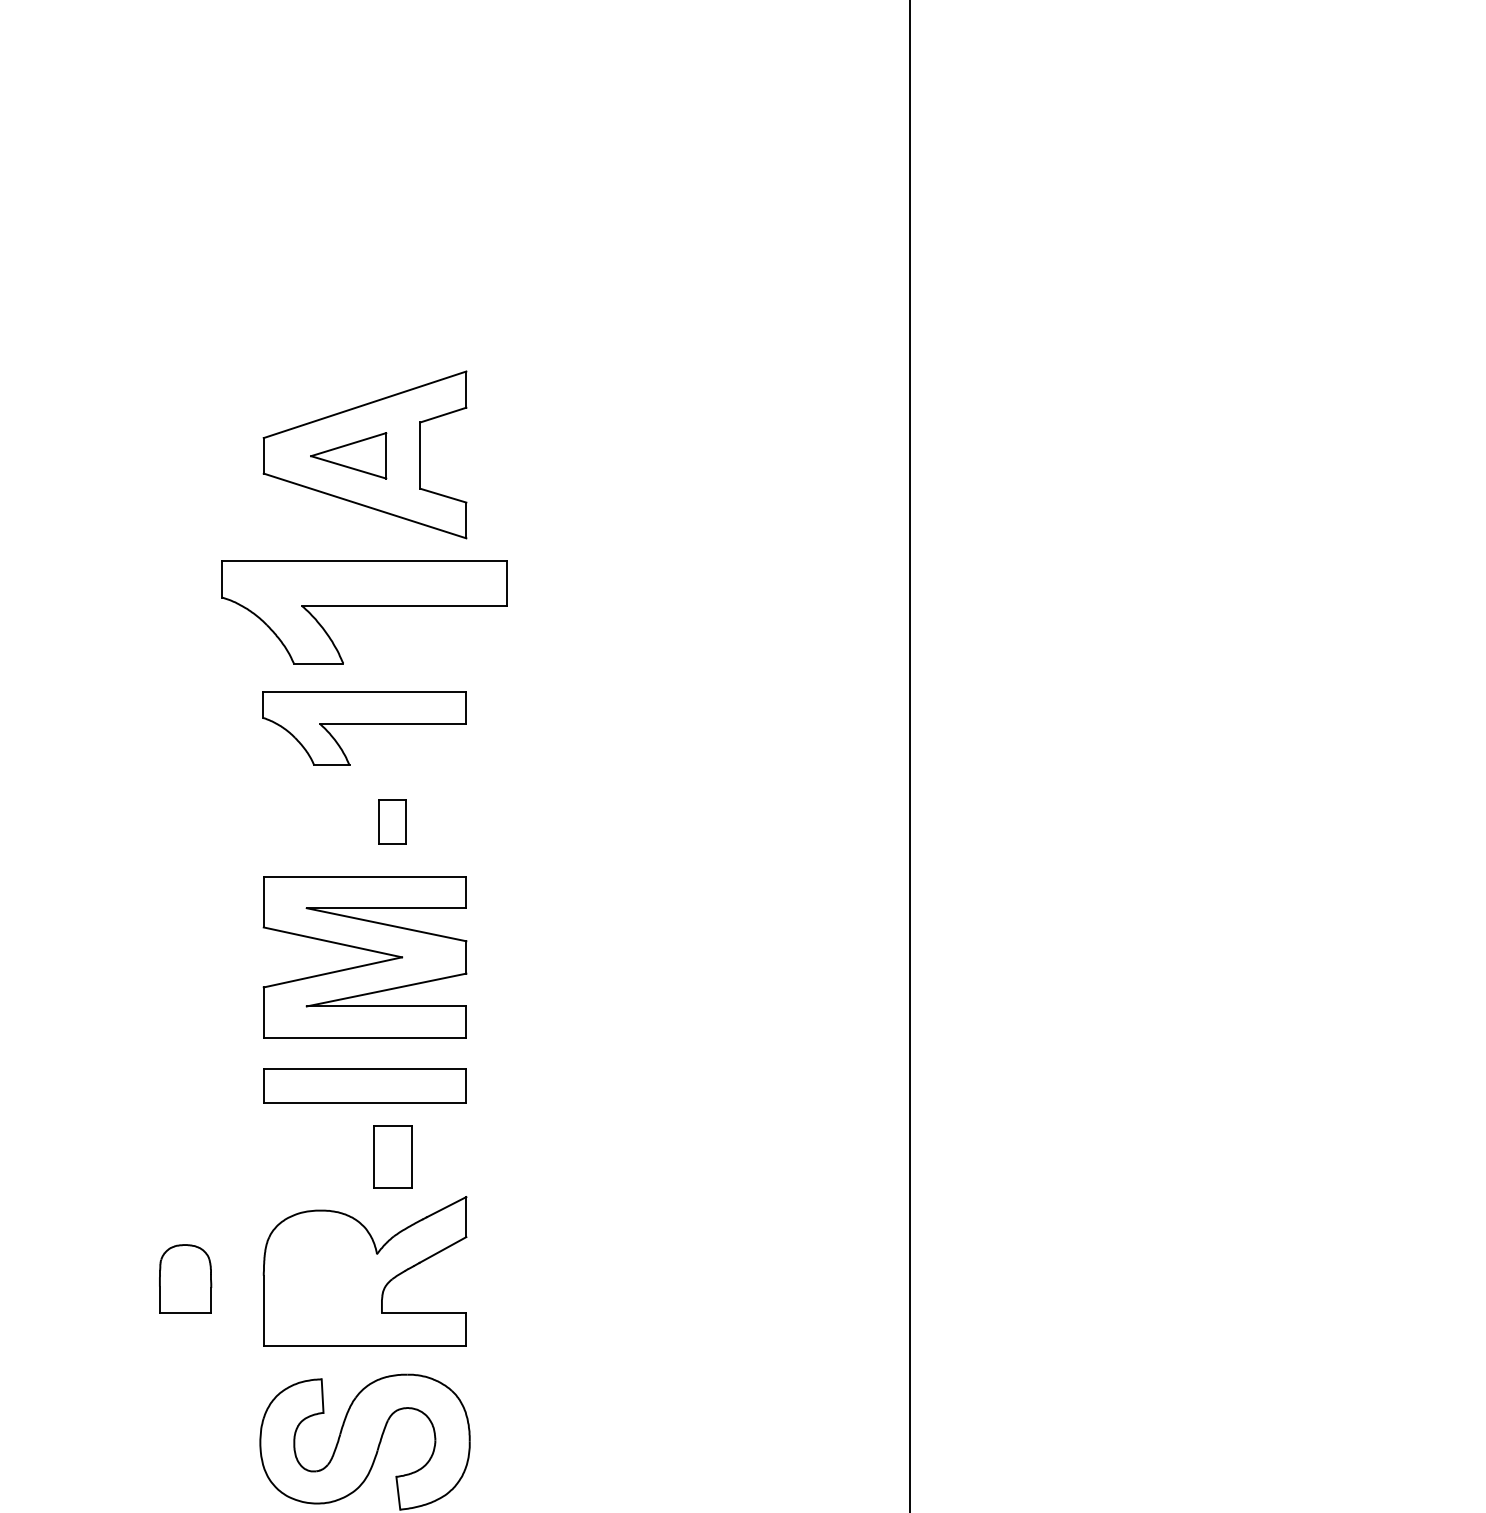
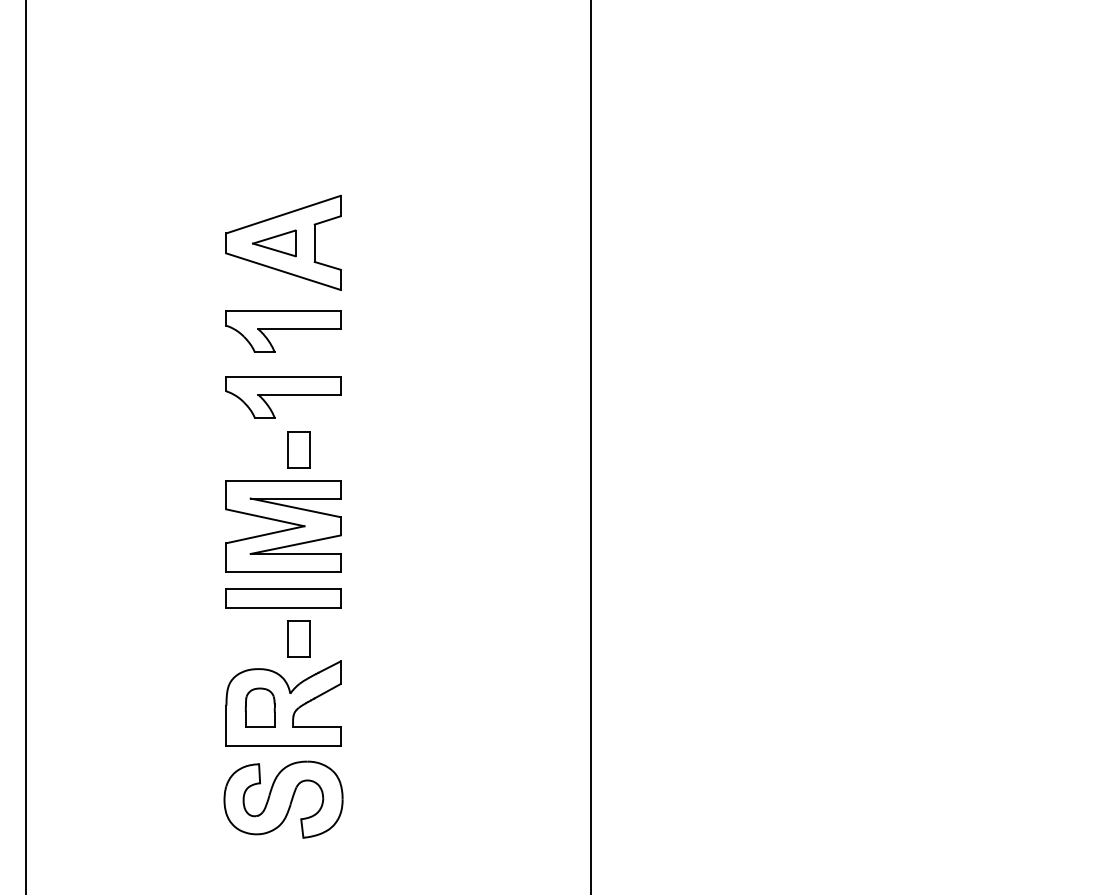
part: (364, 612) -> (283, 331), size x0.71
part: (391, 821) -> (298, 449), size x1.43
part: (184, 1278) -> (259, 707), moved

